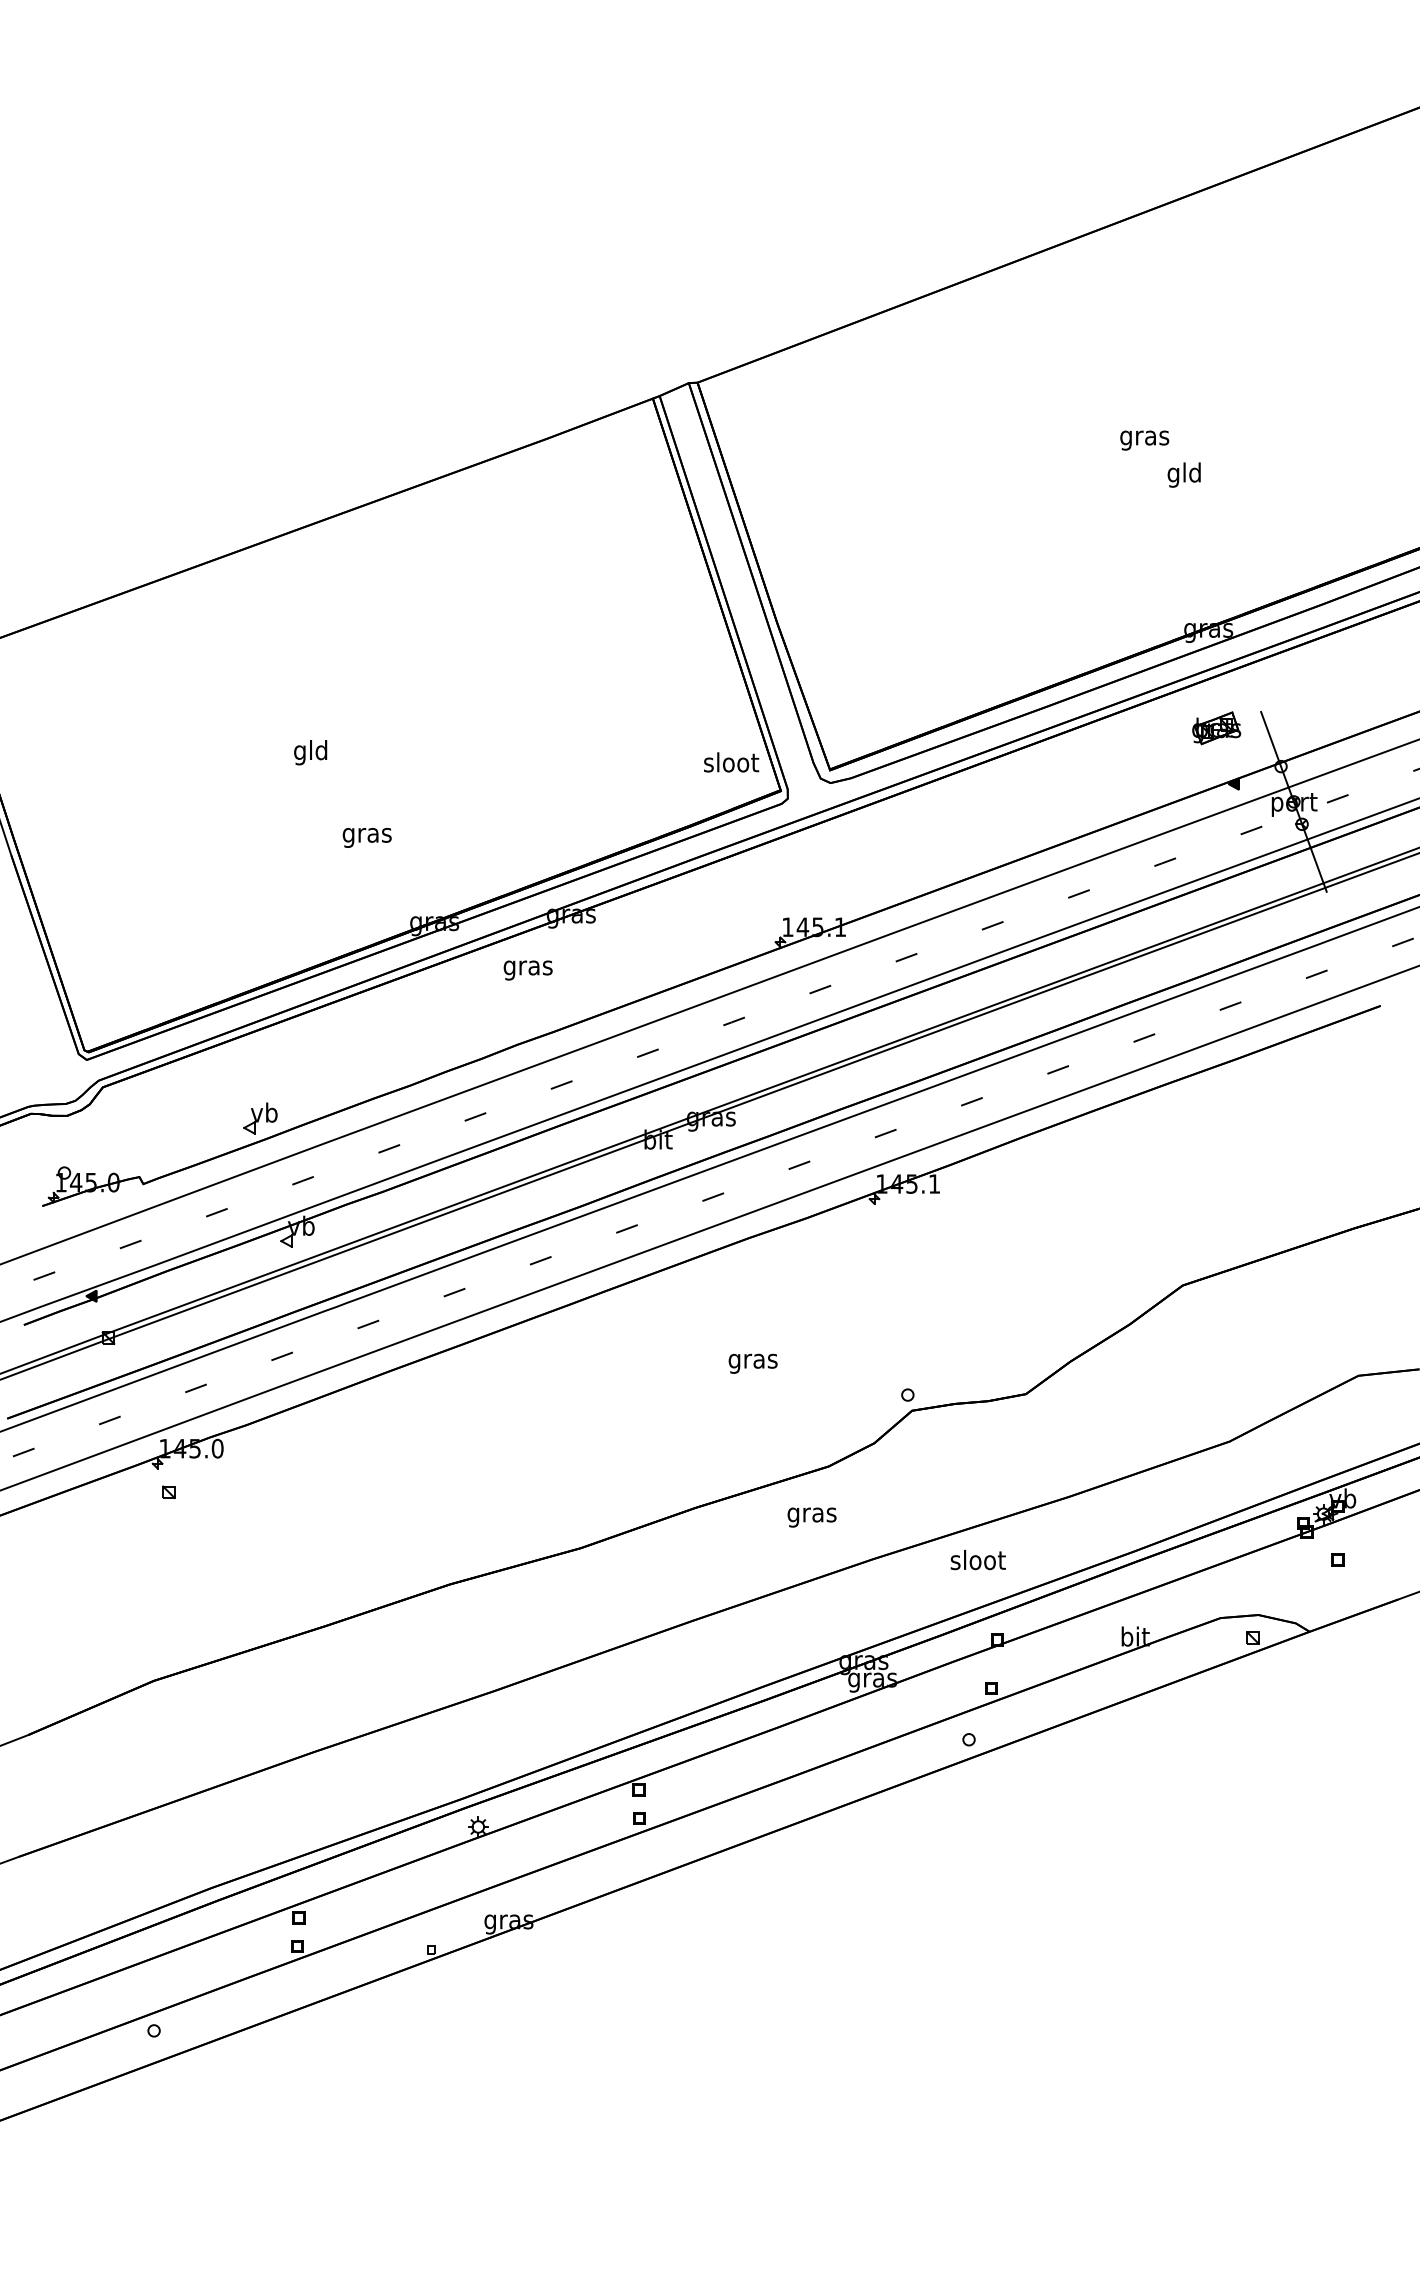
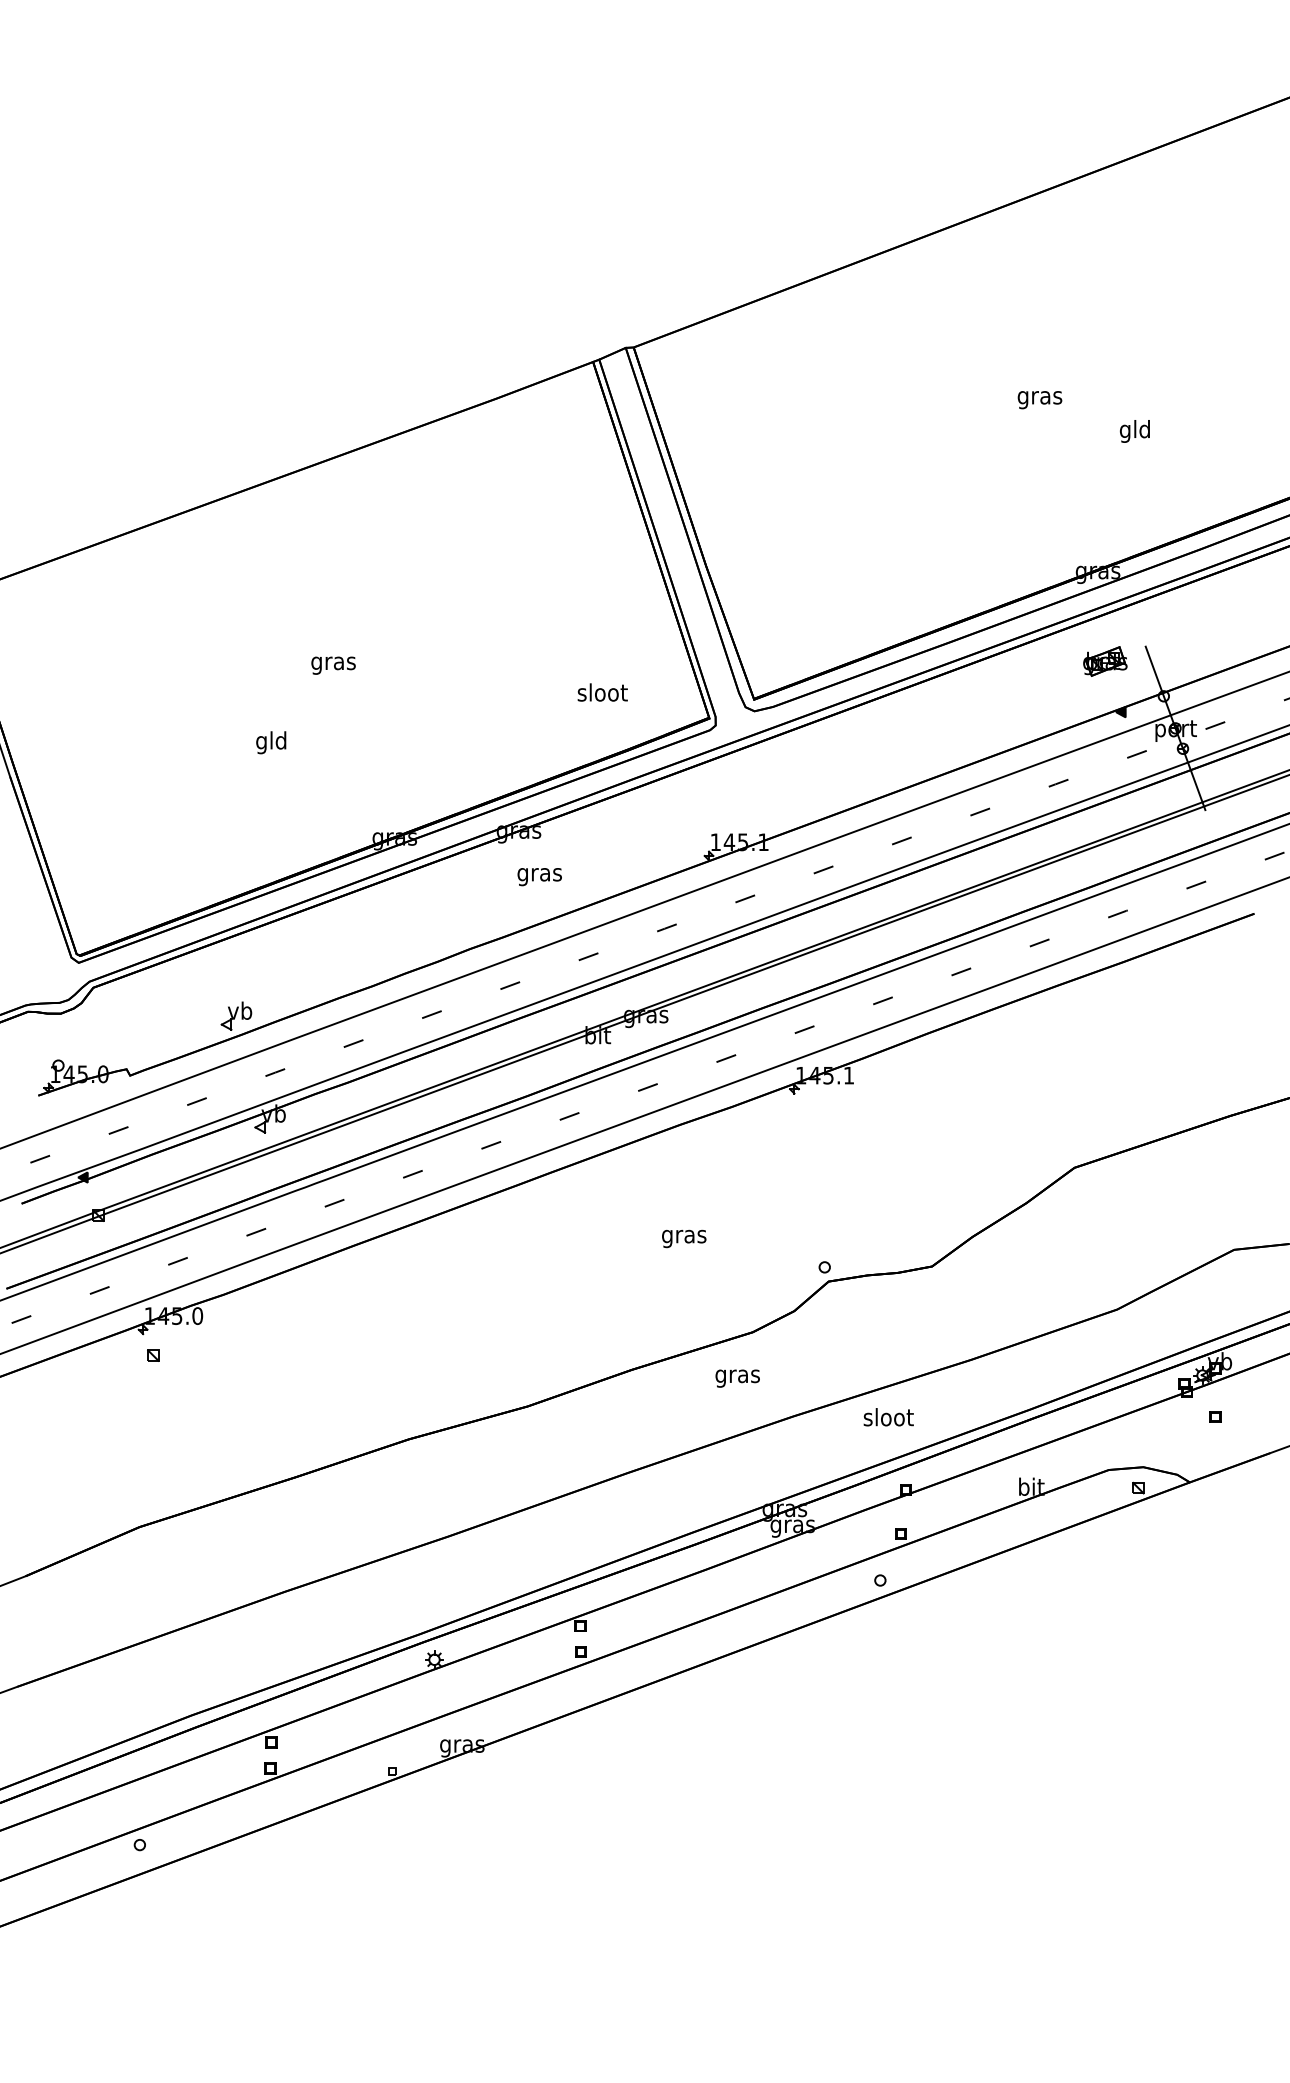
text: (1183, 474) -> (1134, 430), moved
text: (310, 752) -> (271, 742), moved
text: (731, 762) -> (602, 692), moved
text: (366, 837) -> (332, 665), moved
text: (527, 970) -> (539, 877), moved

